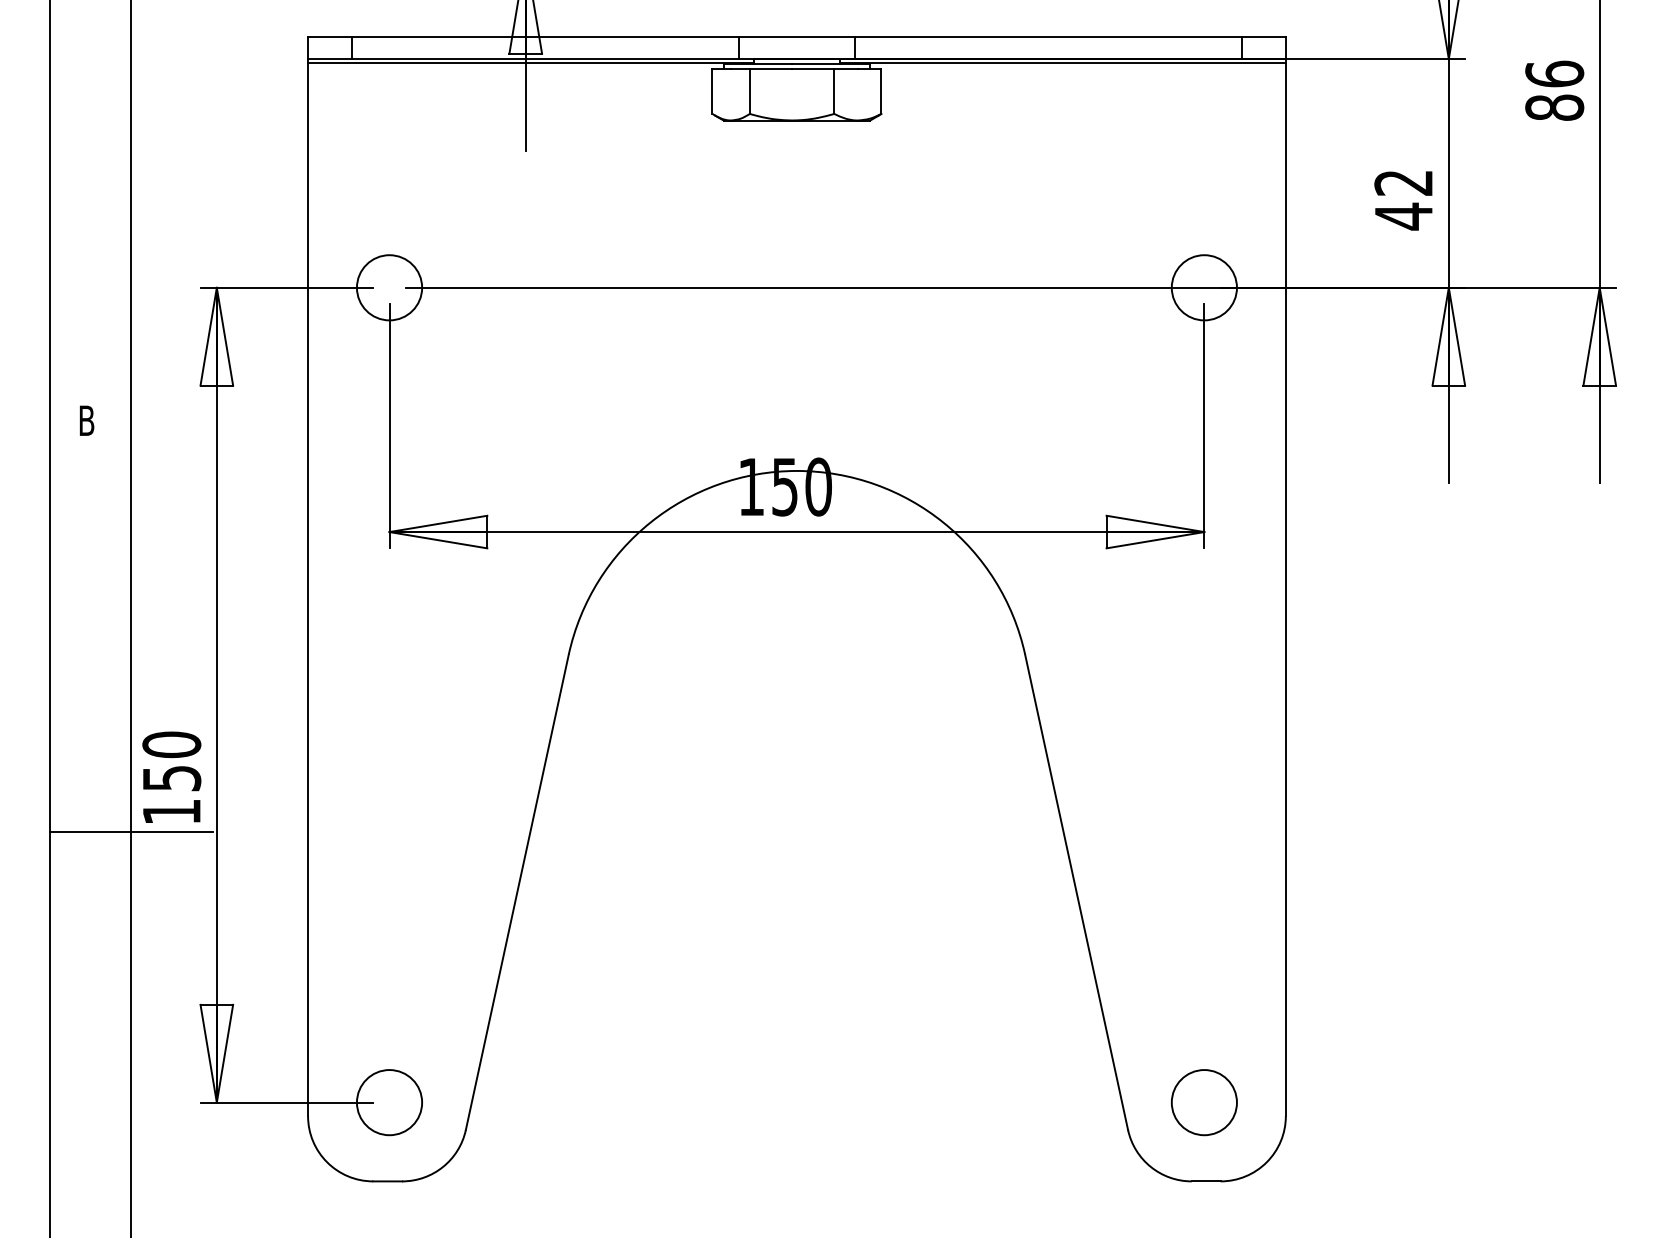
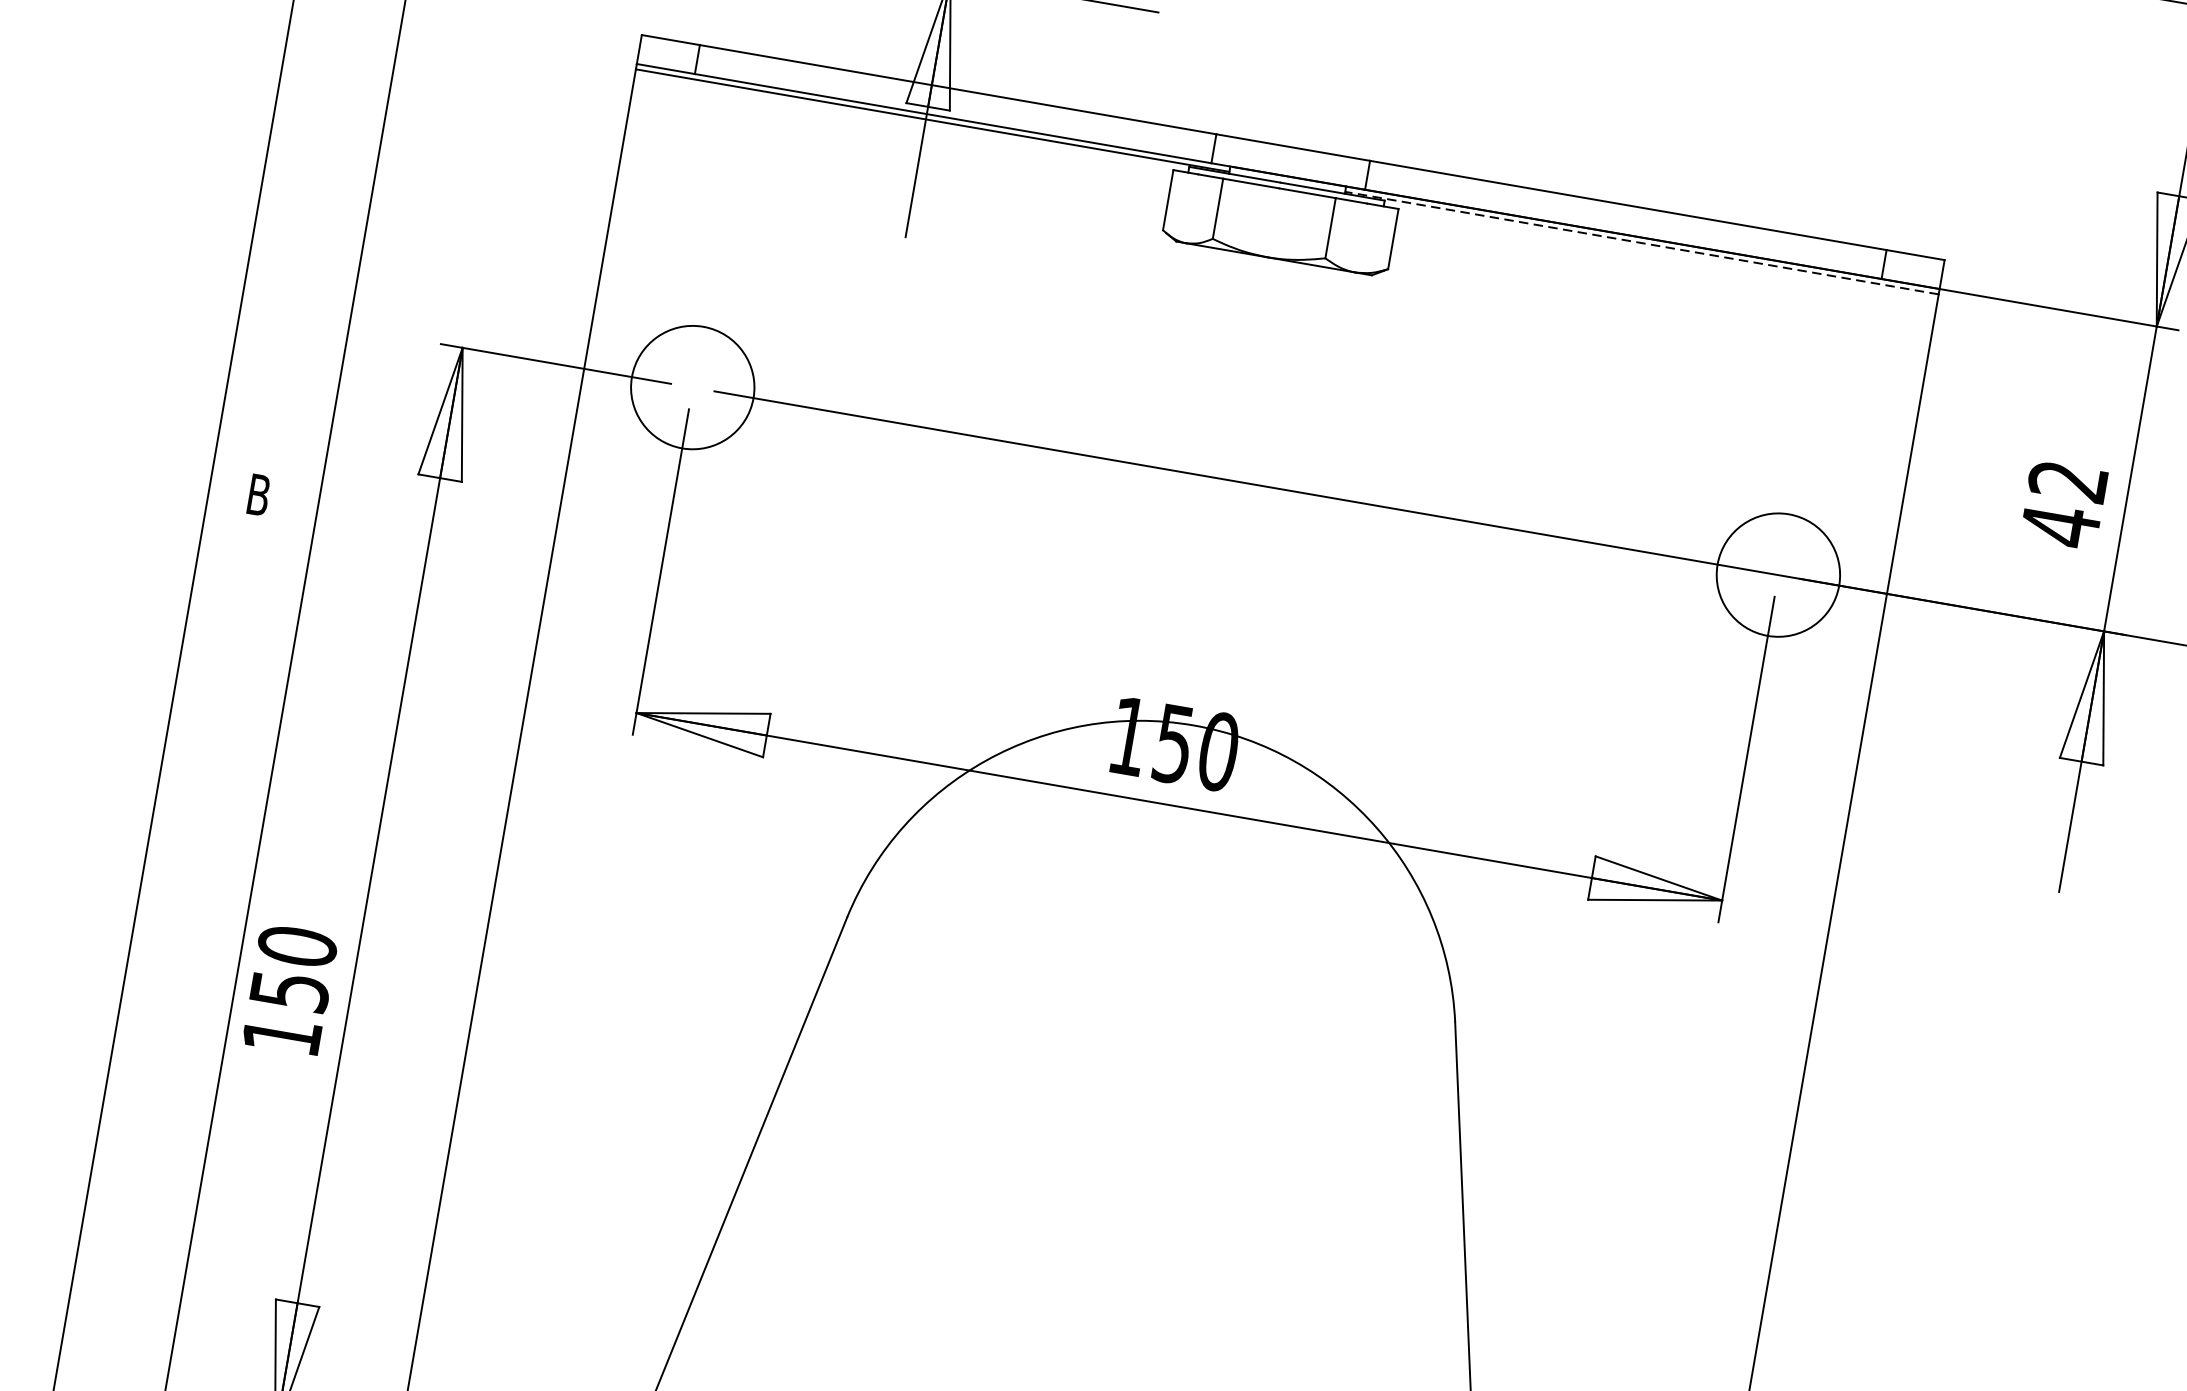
line: (1063, 63) -> (1642, 243), solid -> dashed
circle: (389, 287) -> (692, 387), size x1.4
circle: (1203, 287) -> (1777, 574), size x1.4
line: (130, 832) -> (222, 1053), removed

